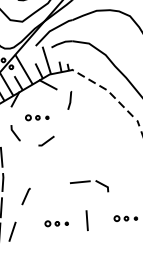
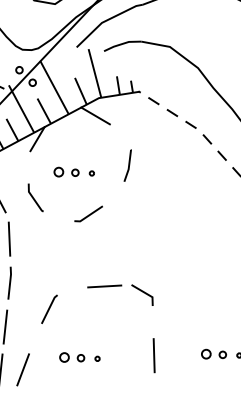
line: (69, 100) -> (127, 165), moved
part: (89, 186) -> (120, 294), moved
part: (56, 223) -> (79, 357), moved

